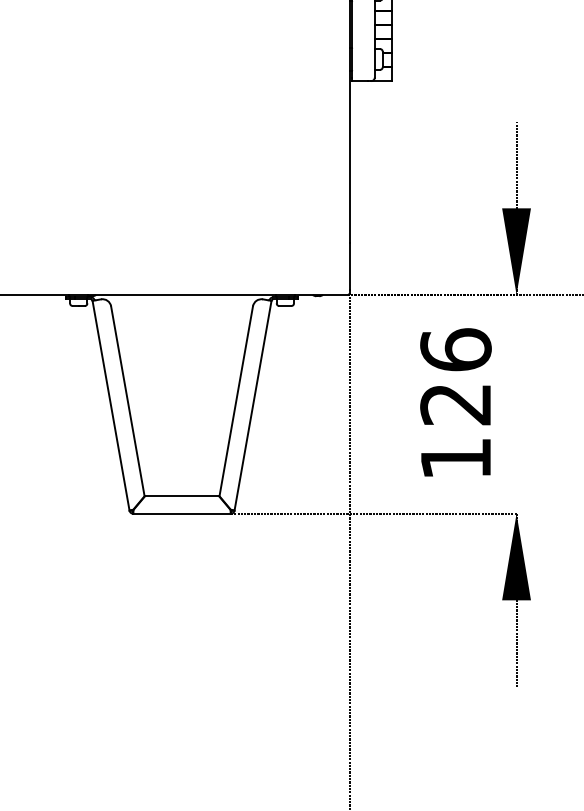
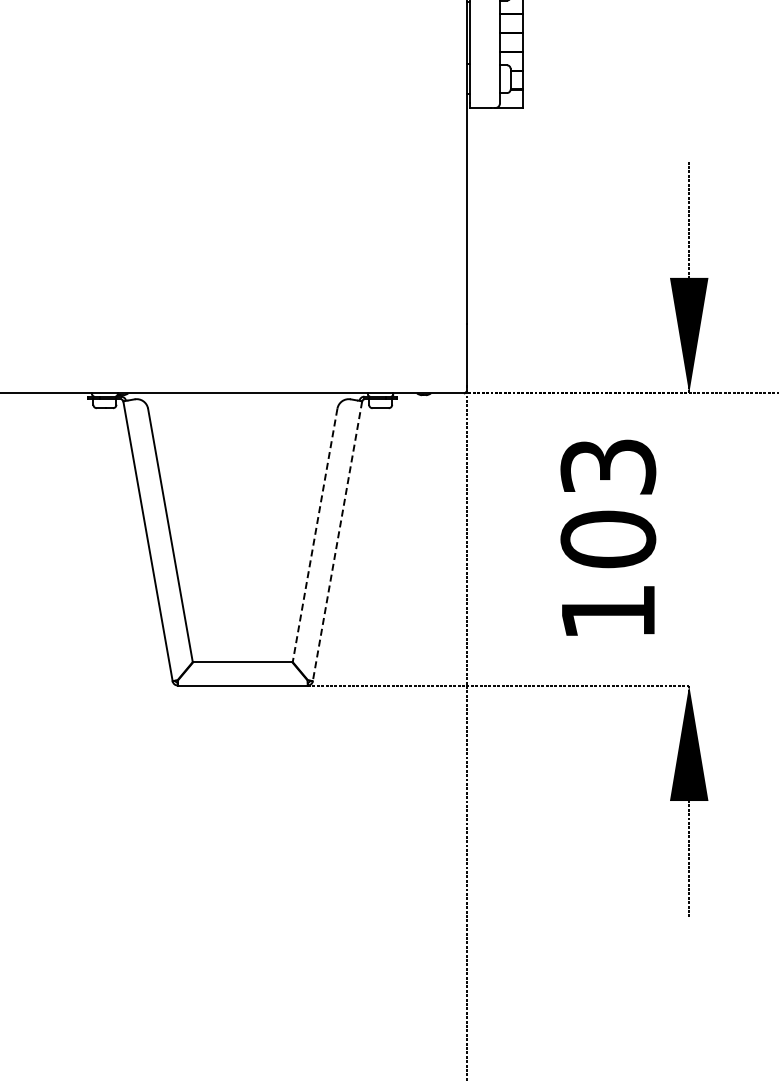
text: (456, 376) -> (608, 502), 126 -> 103
line: (236, 401) -> (315, 535), solid -> dashed
line: (253, 405) -> (337, 541), solid -> dashed

